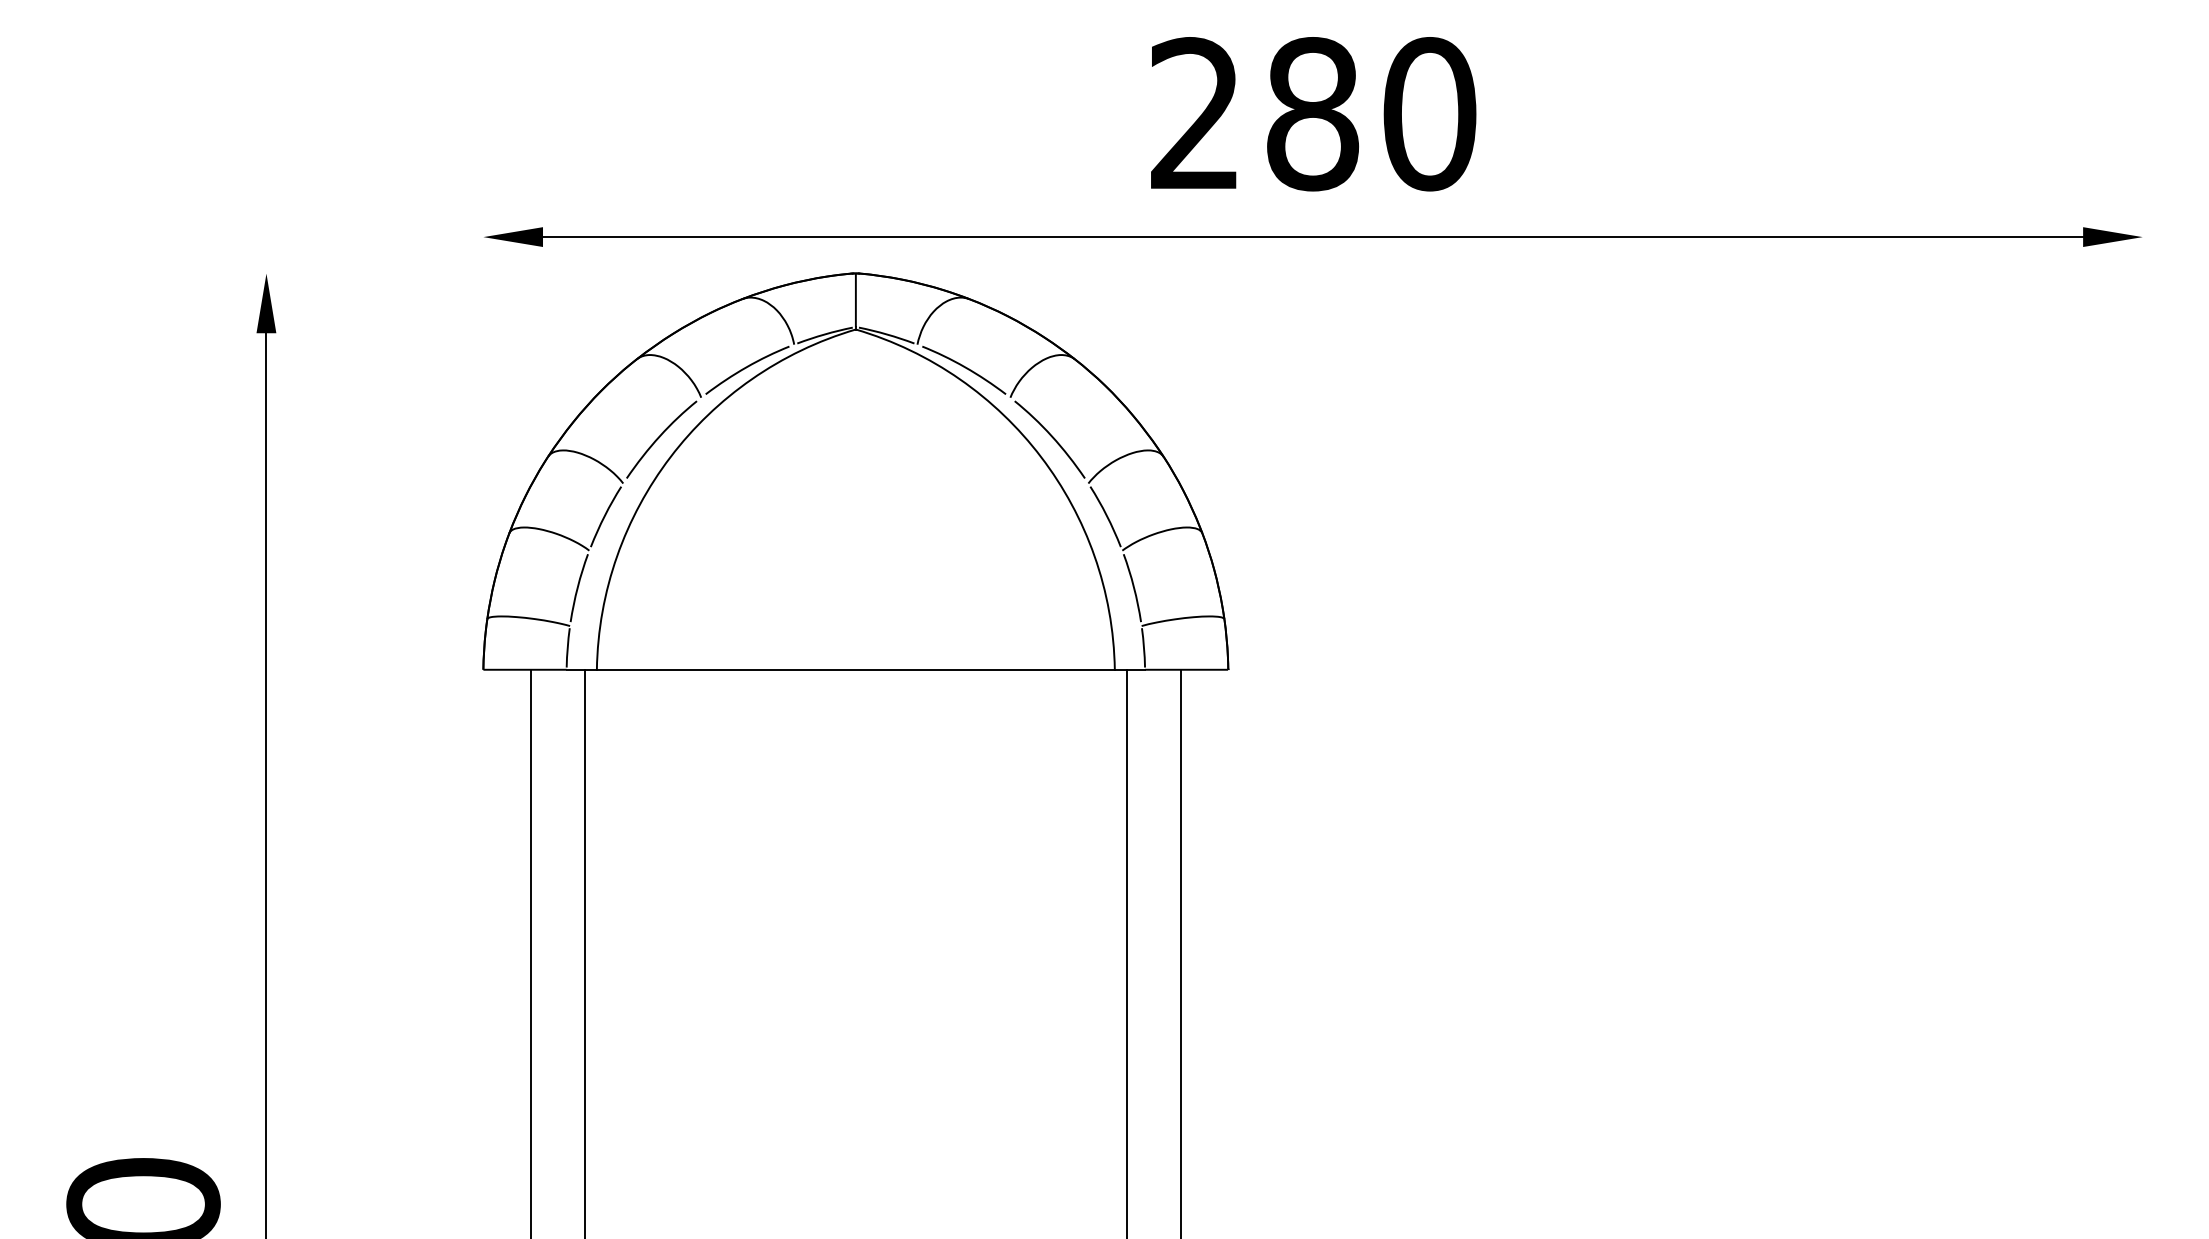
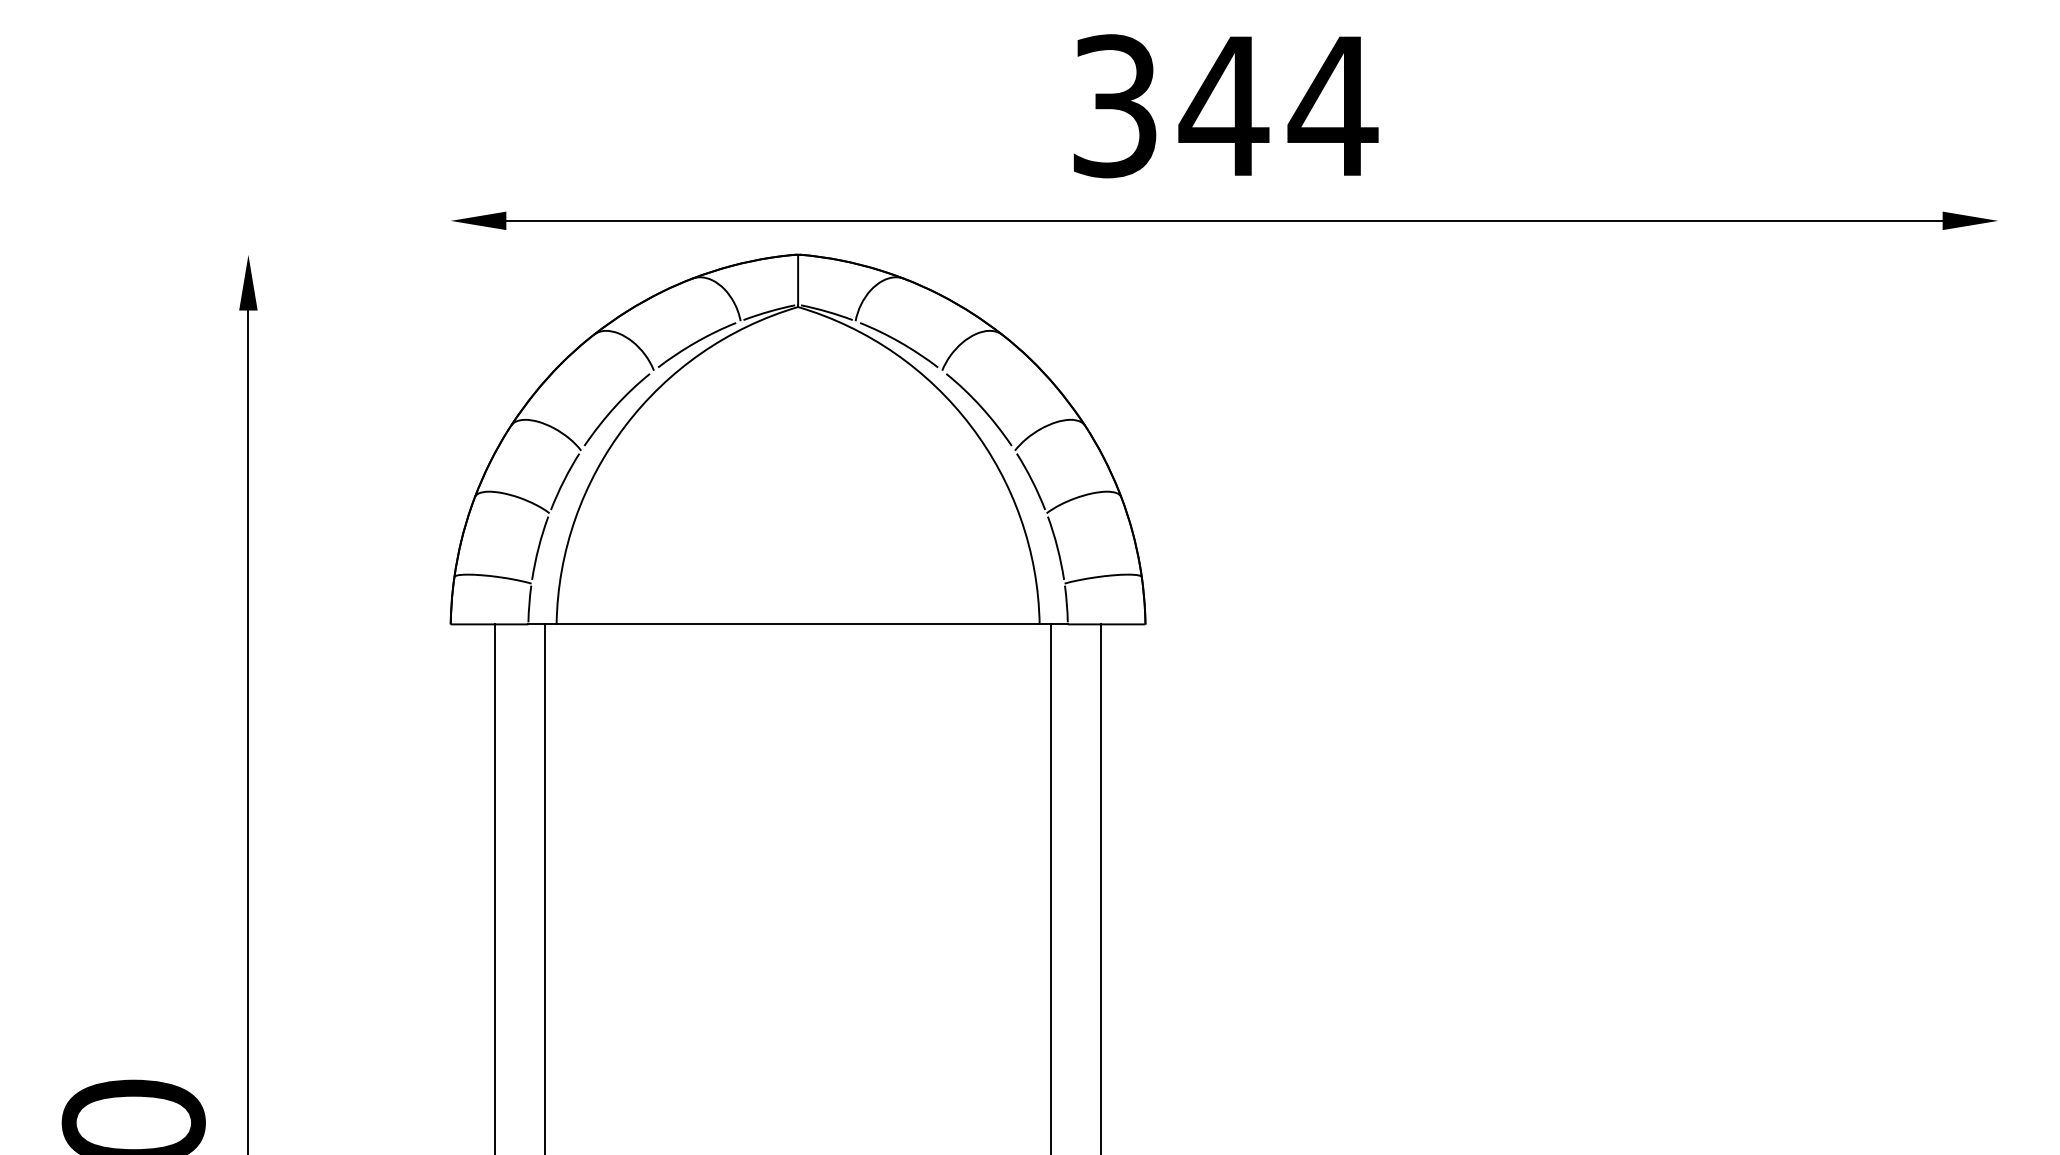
text: (1314, 114) -> (1225, 106), 280 -> 344

